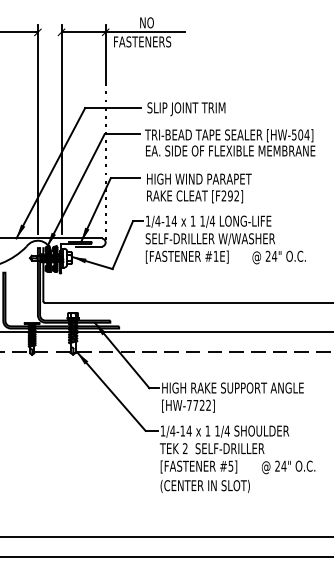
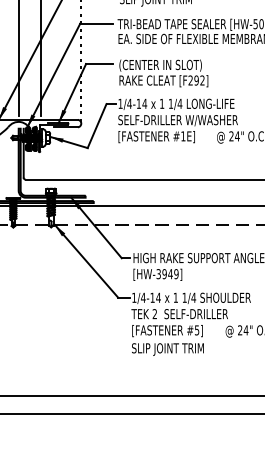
text: (198, 179) -> (167, 65), HIGH WIND PARAPET -> (CENTER IN SLOT)
text: (199, 404) -> (168, 273), [HW-7722] -> [HW-3949]
text: (204, 486) -> (172, 349), (CENTER IN SLOT) -> SLIP JOINT TRIM

